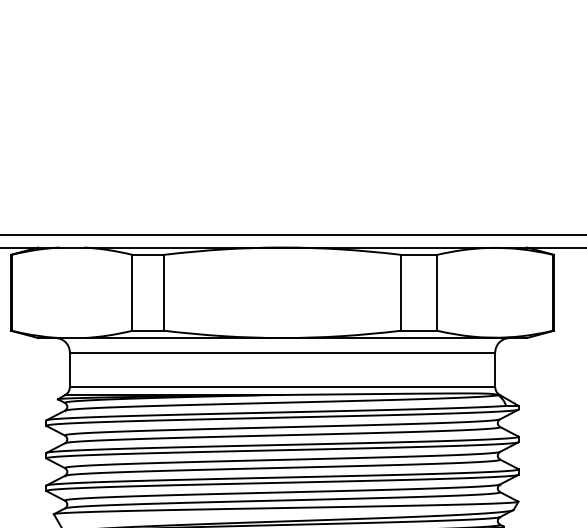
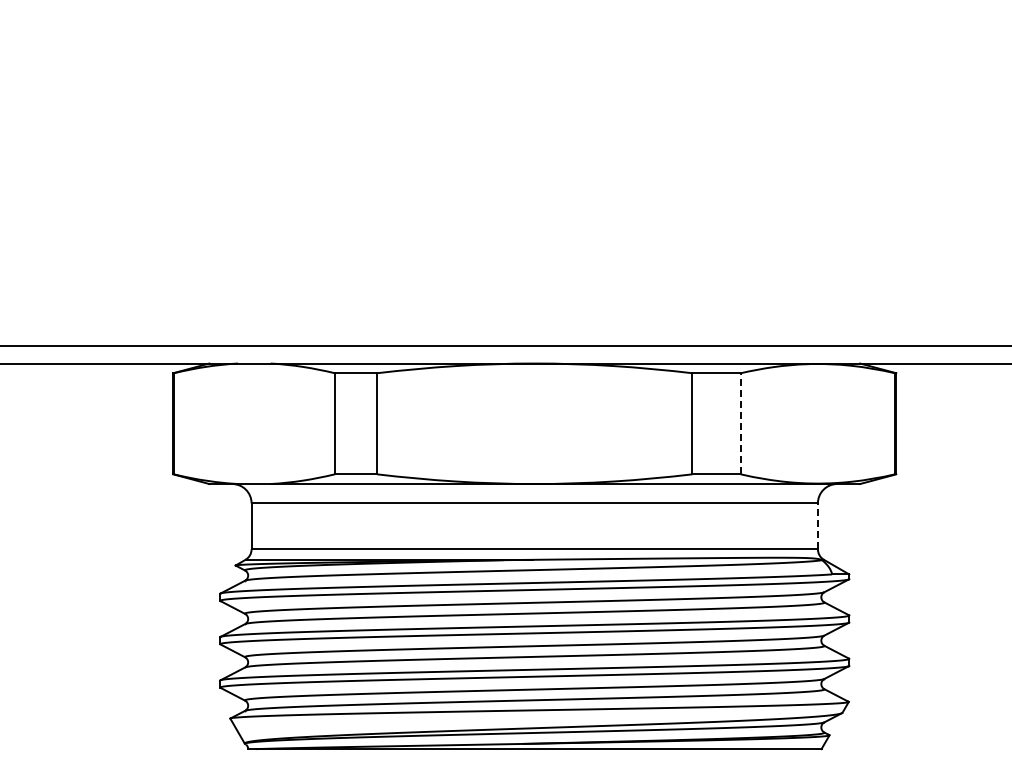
line: (437, 292) -> (740, 423), solid -> dashed
line: (494, 369) -> (817, 525), solid -> dashed

